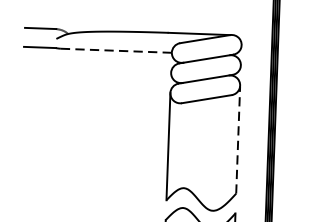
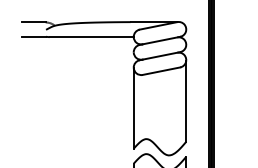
line: (117, 51) -> (92, 37), dashed -> solid
line: (238, 140) -> (186, 101), dashed -> solid

